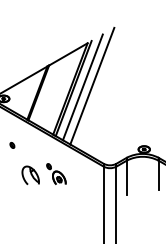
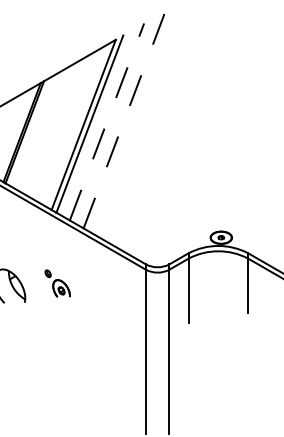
line: (92, 85) -> (124, 118), solid -> dashed
line: (83, 86) -> (108, 120), solid -> dashed
part: (56, 173) -> (57, 282), size x0.7

